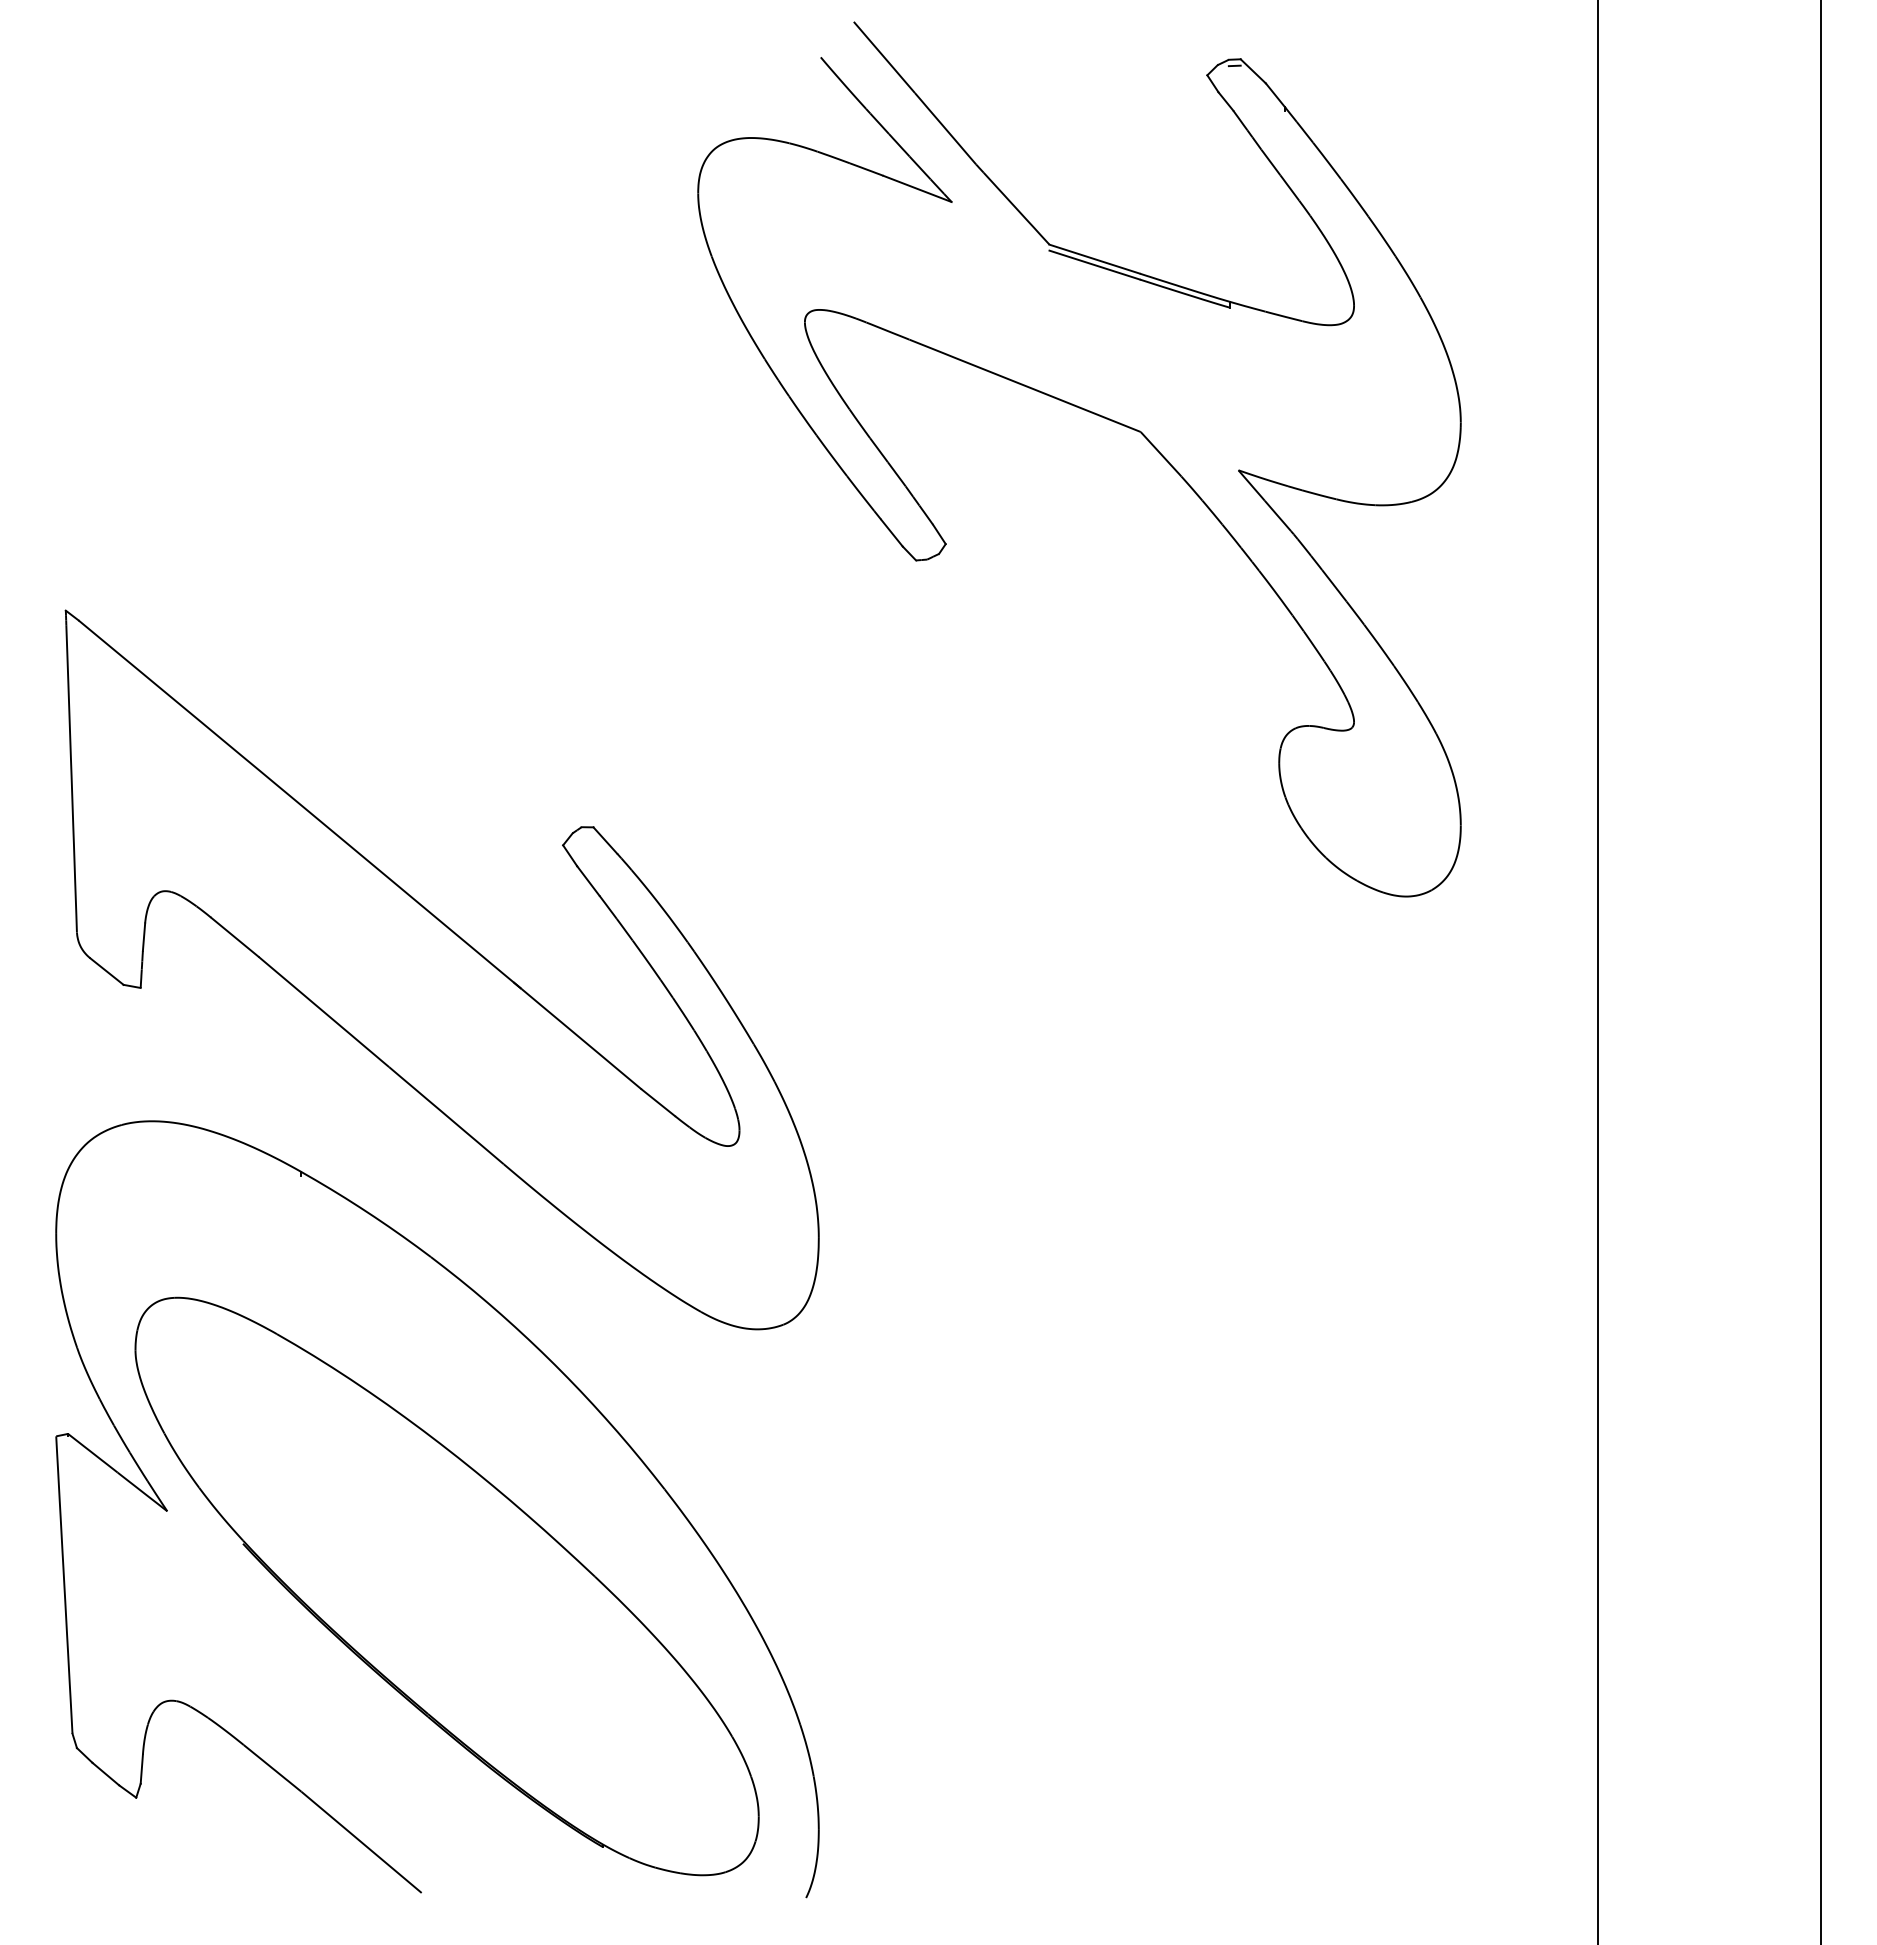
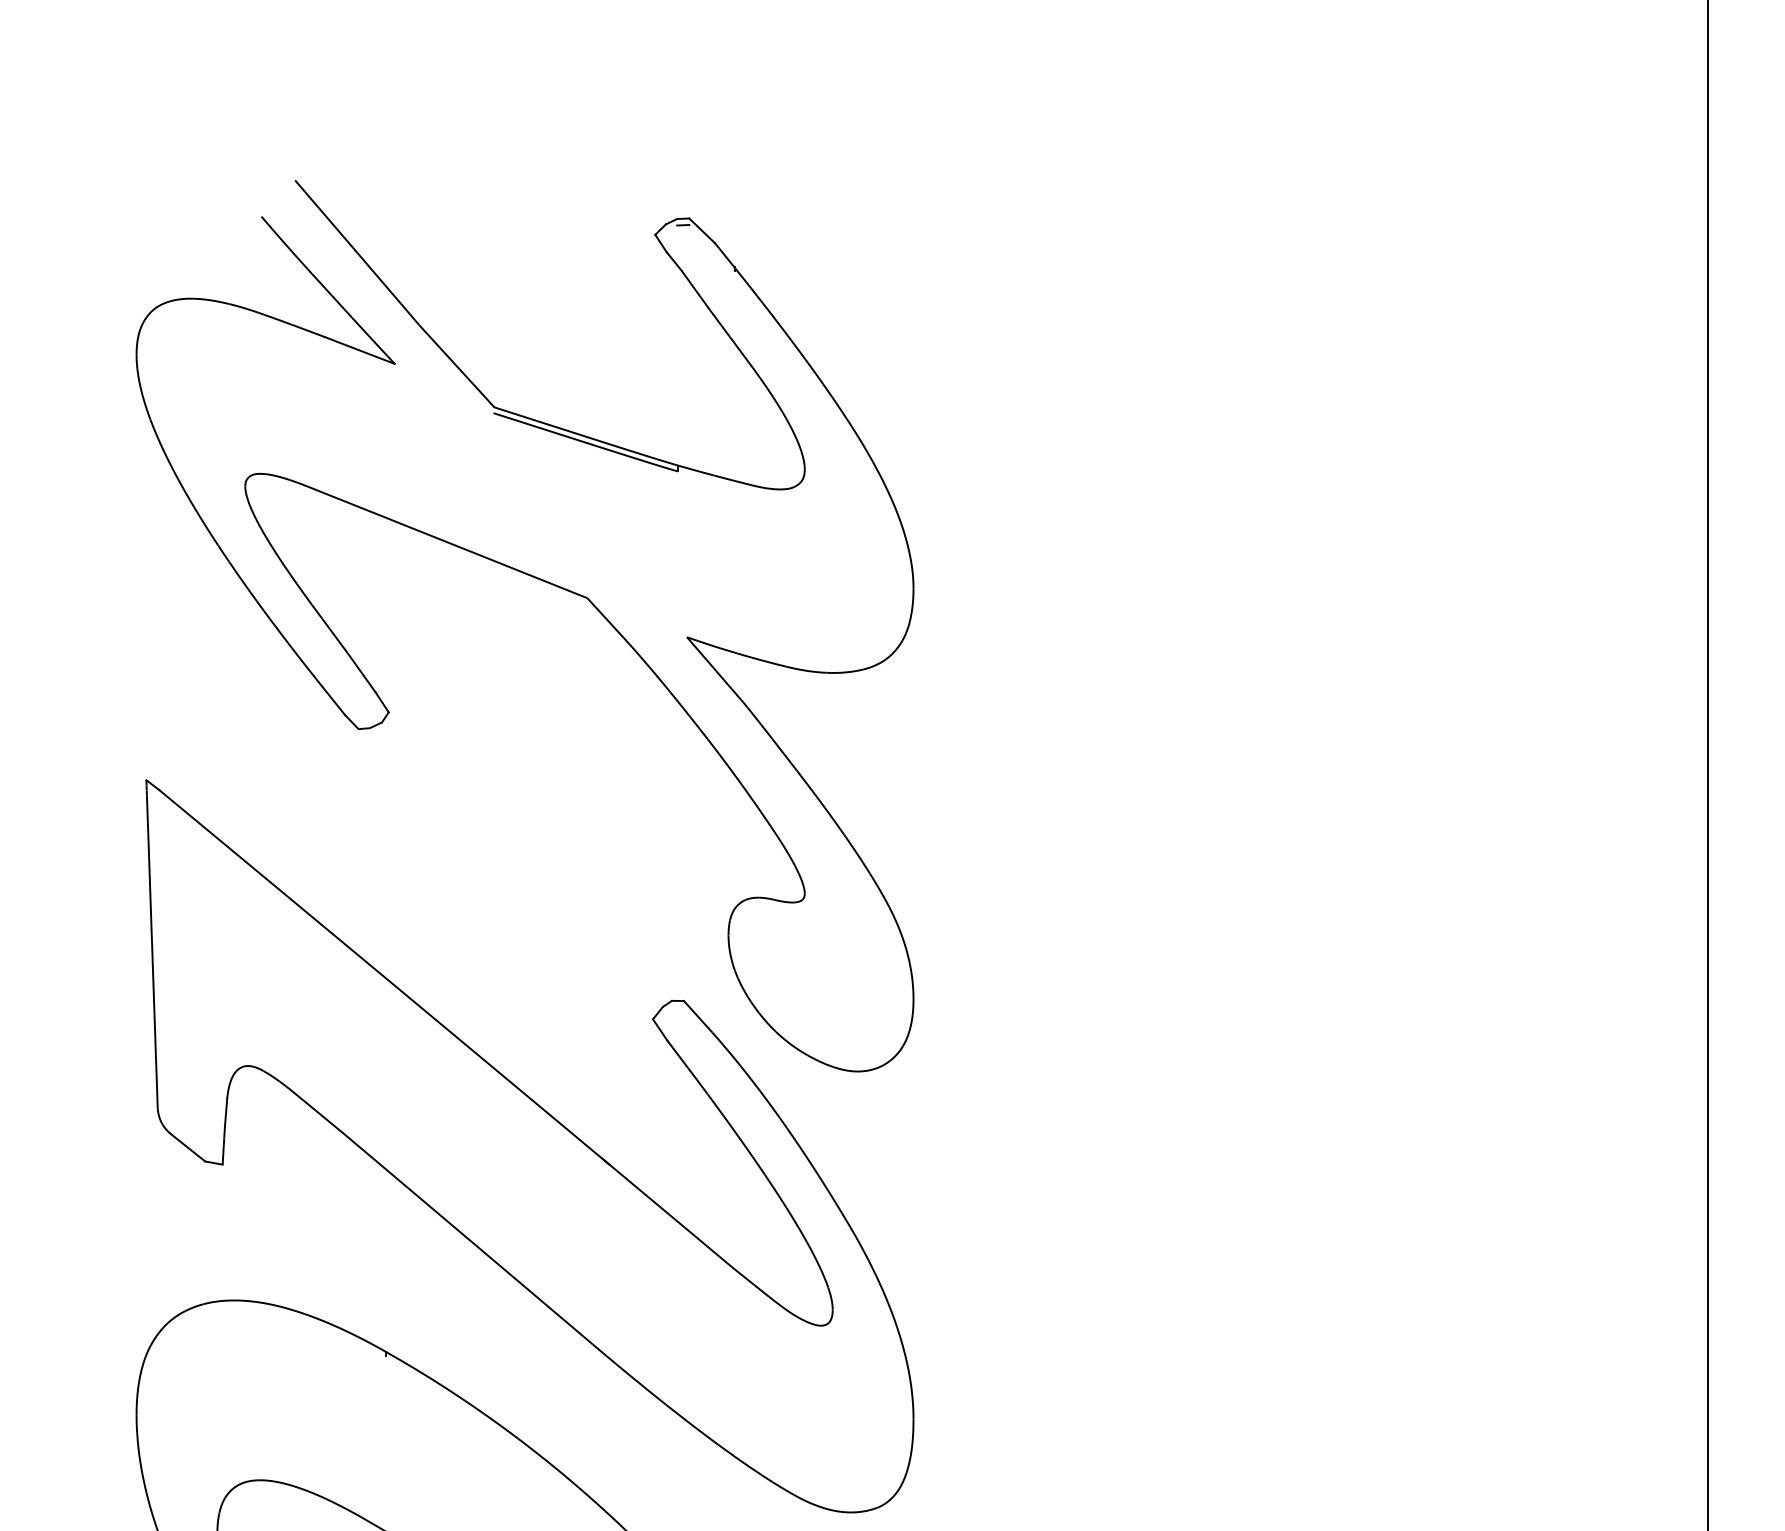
part: (1098, 416) -> (544, 582), moved

